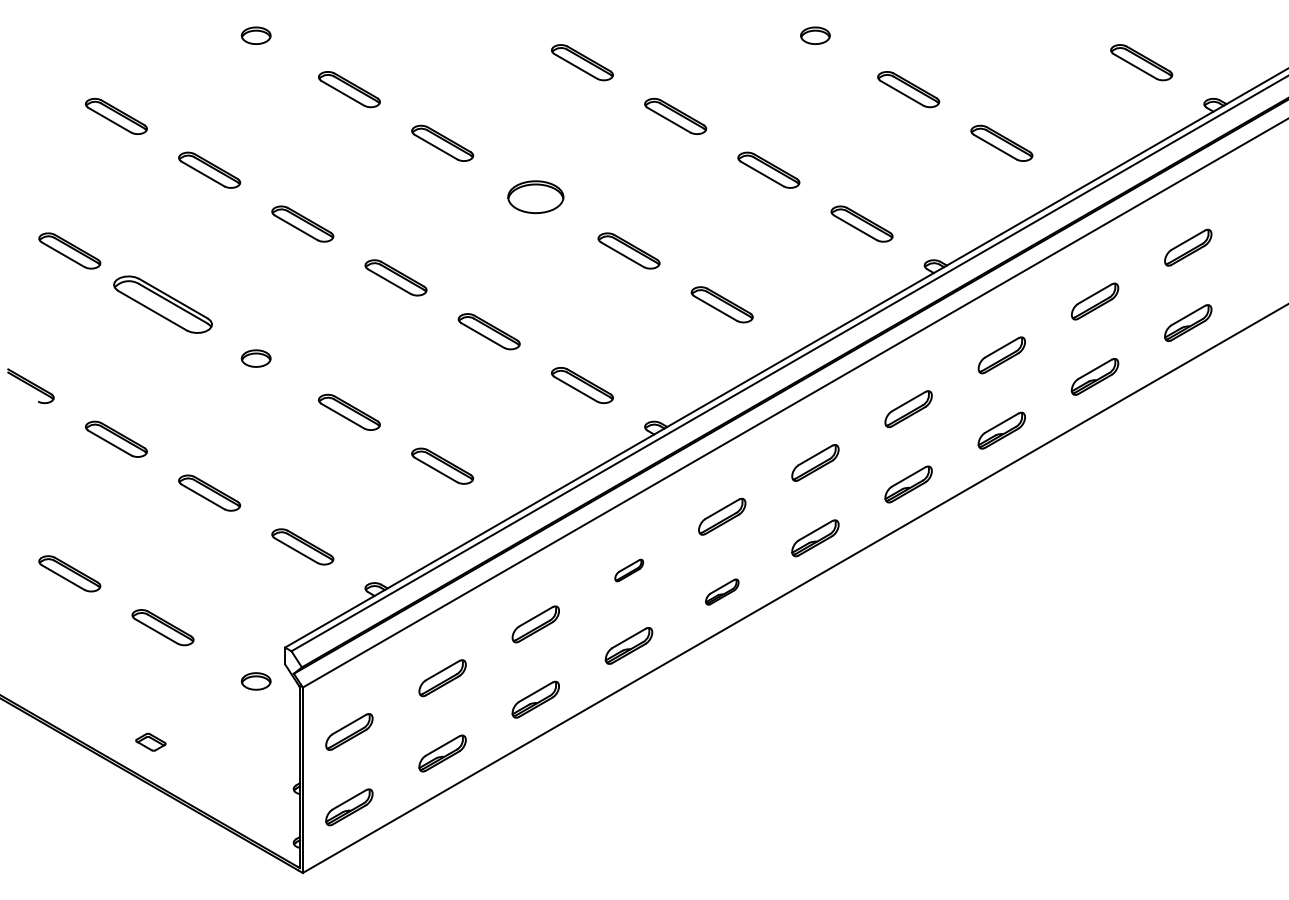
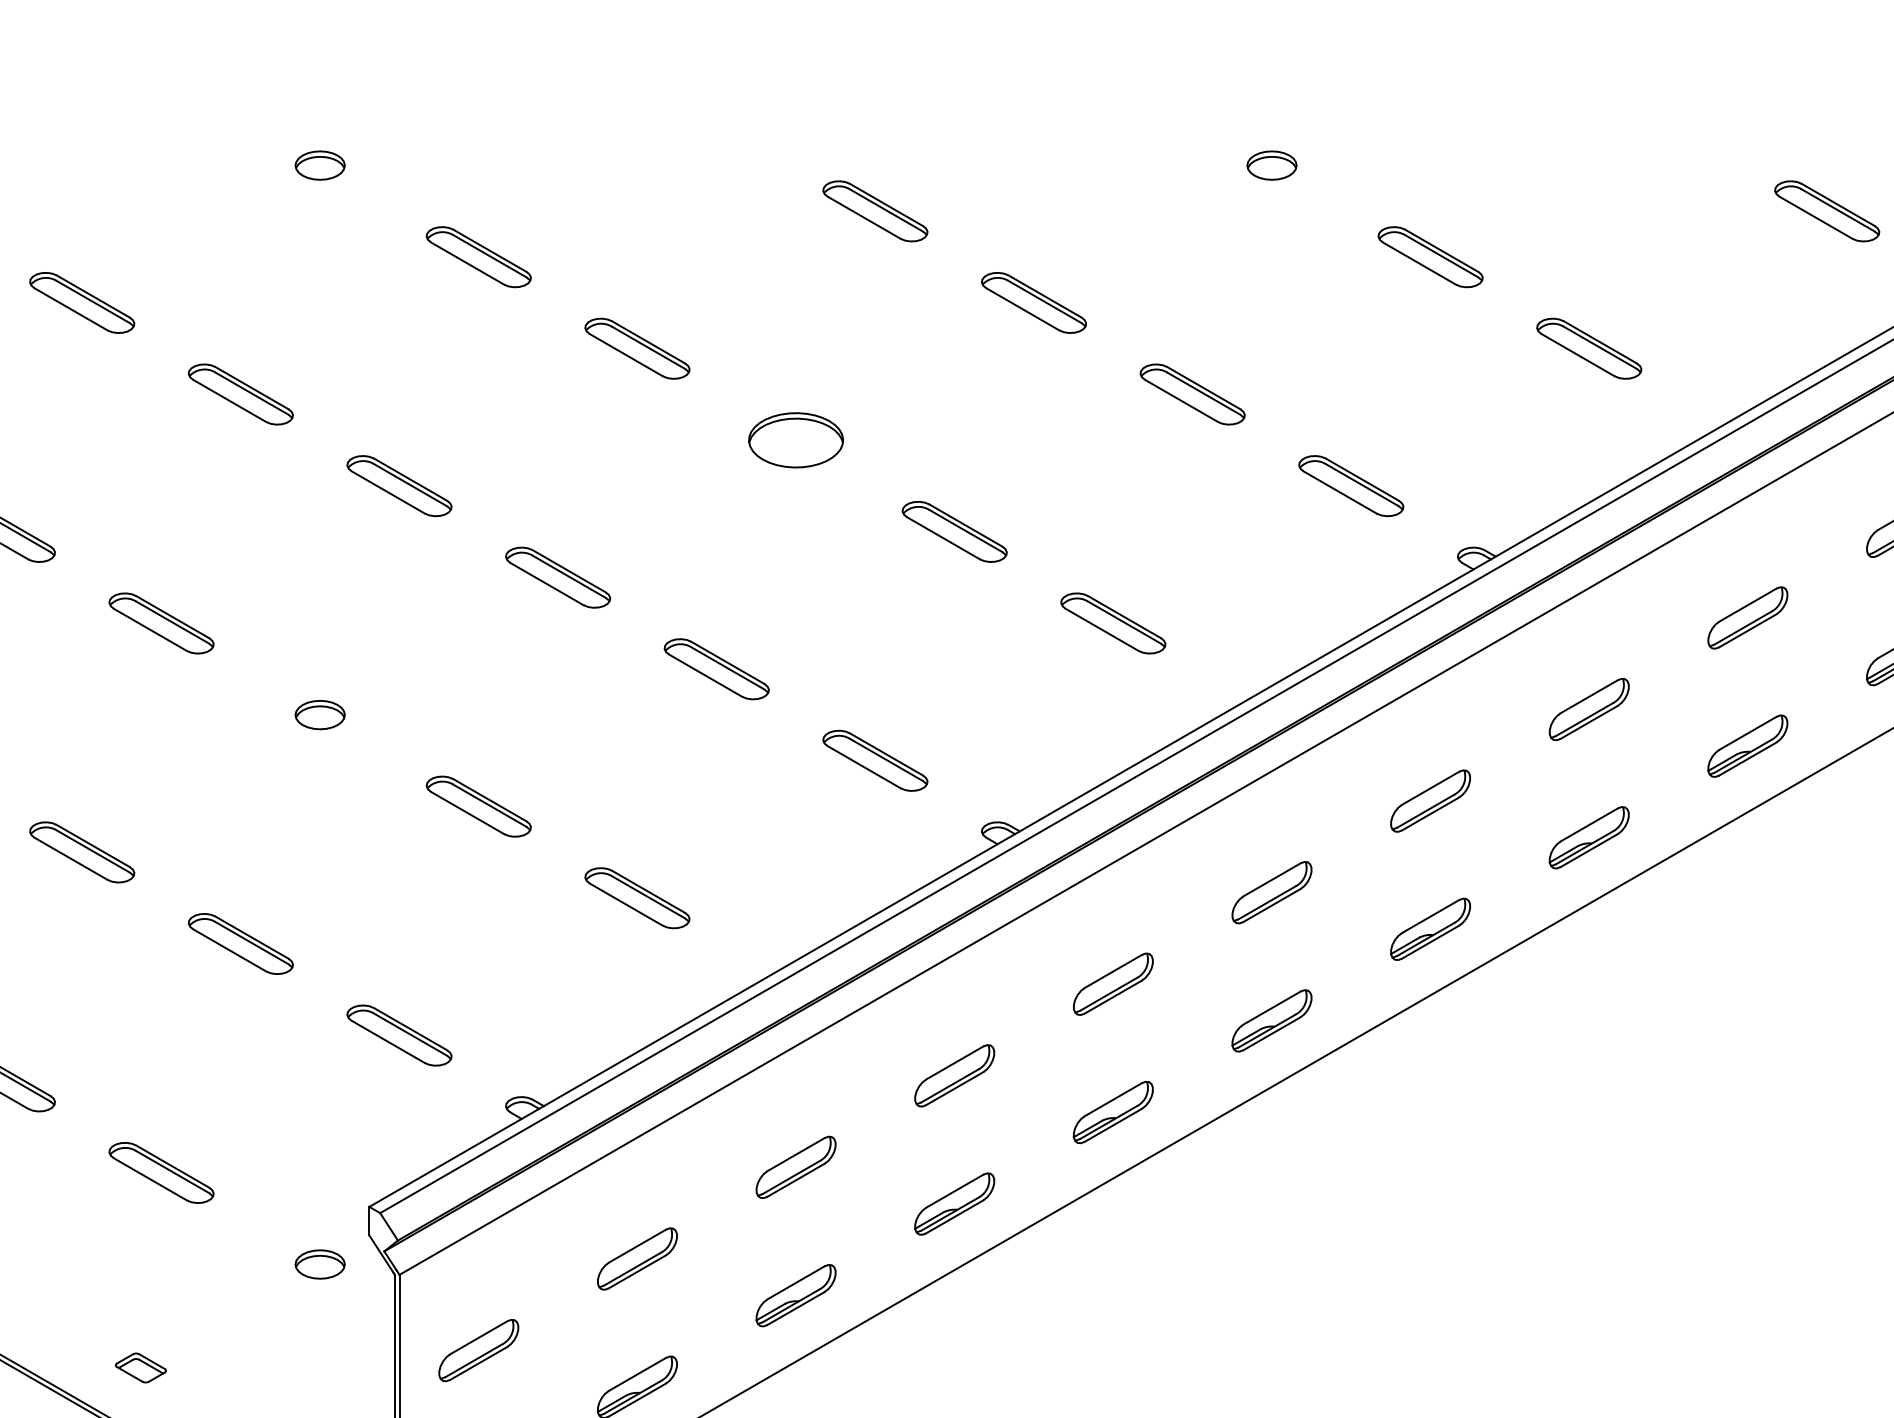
part: (162, 304) -> (160, 622), size x0.62
part: (629, 570) -> (955, 1075), size x1.67
part: (722, 591) -> (1113, 1111), size x1.43

